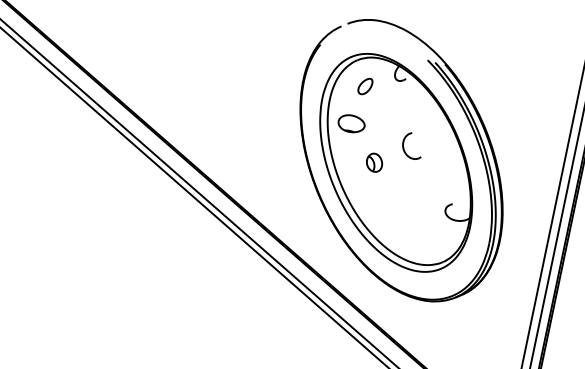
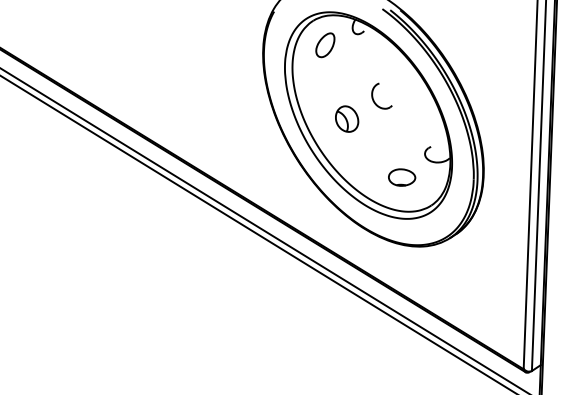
part: (365, 86) -> (325, 45), size x1.43
part: (352, 123) -> (402, 177), moved
part: (374, 162) -> (347, 118), size x1.43

